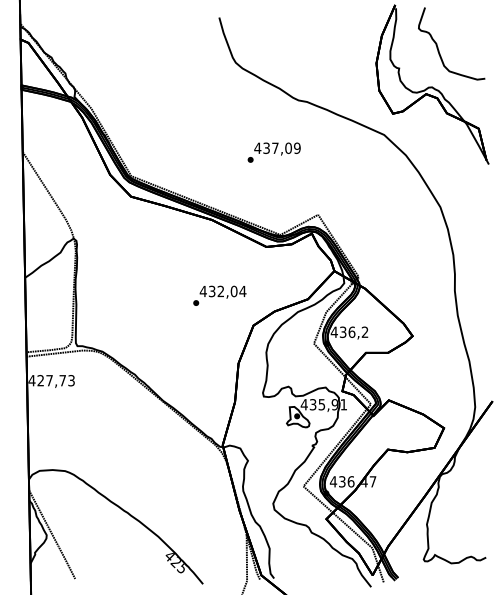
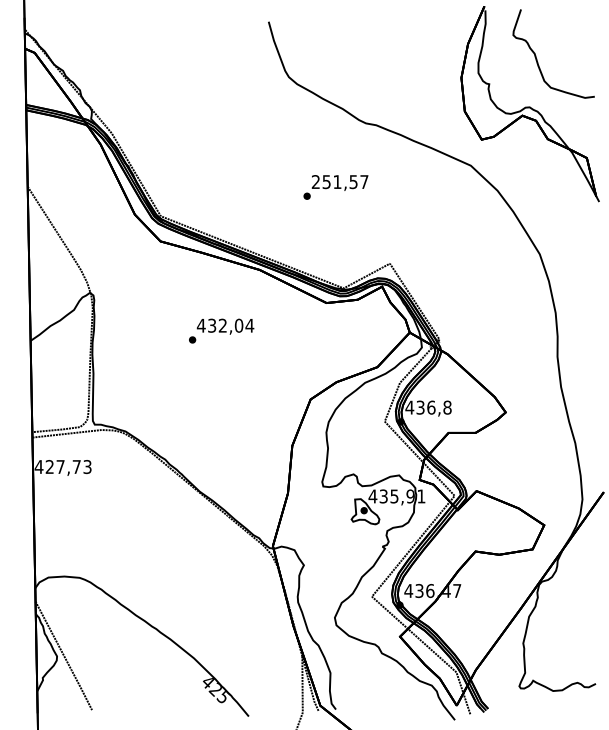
text: (277, 147) -> (340, 181), 437,09 -> 251,57
text: (219, 295) -> (221, 330), moved
text: (364, 331) -> (446, 406), 436,2 -> 436,8

